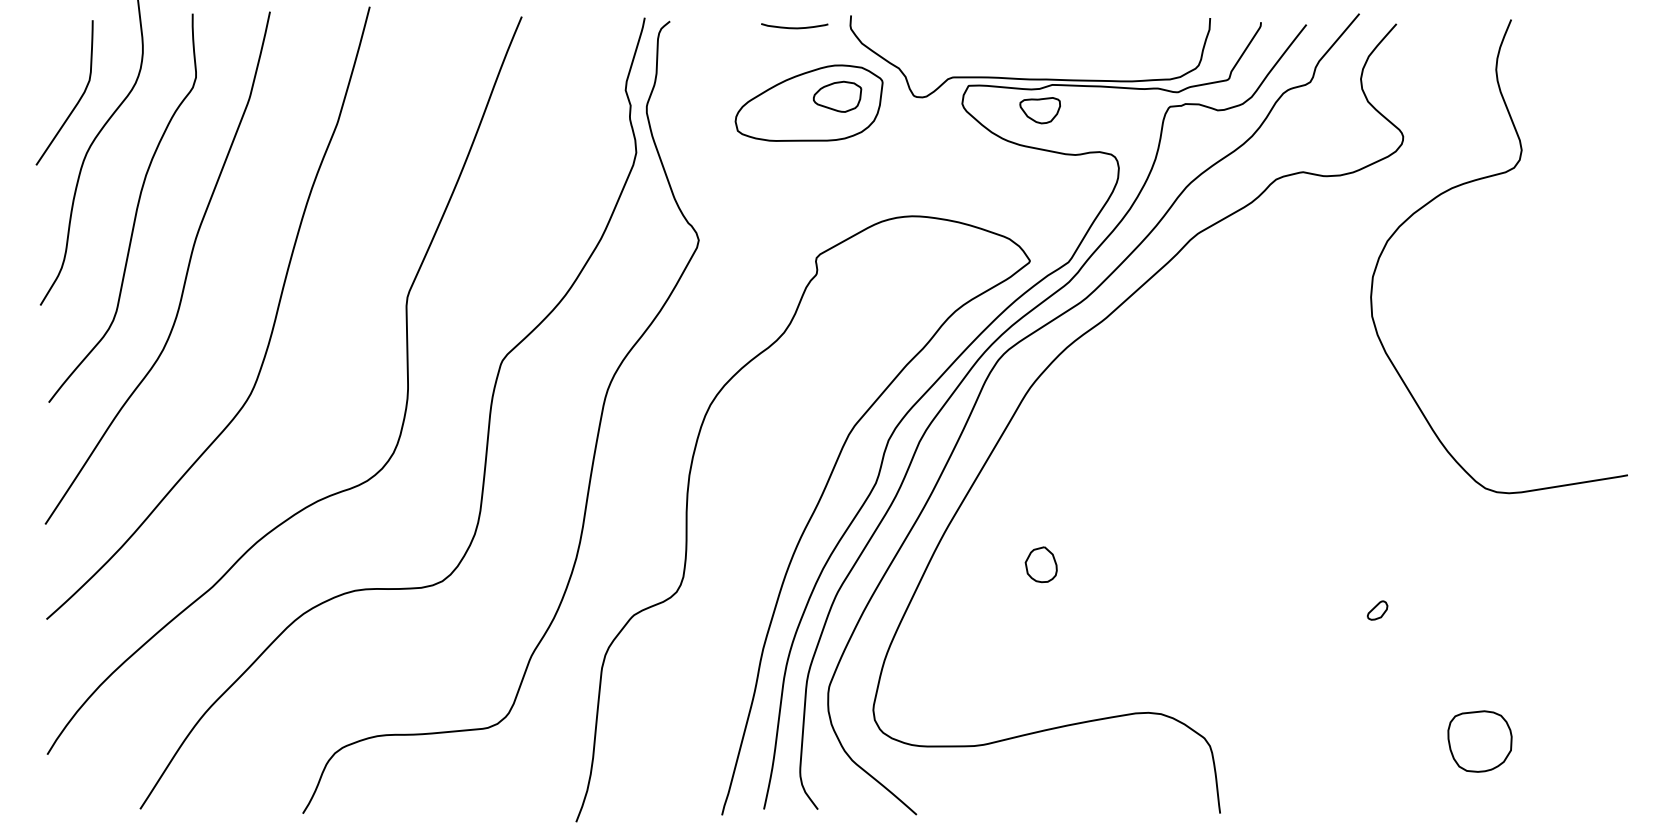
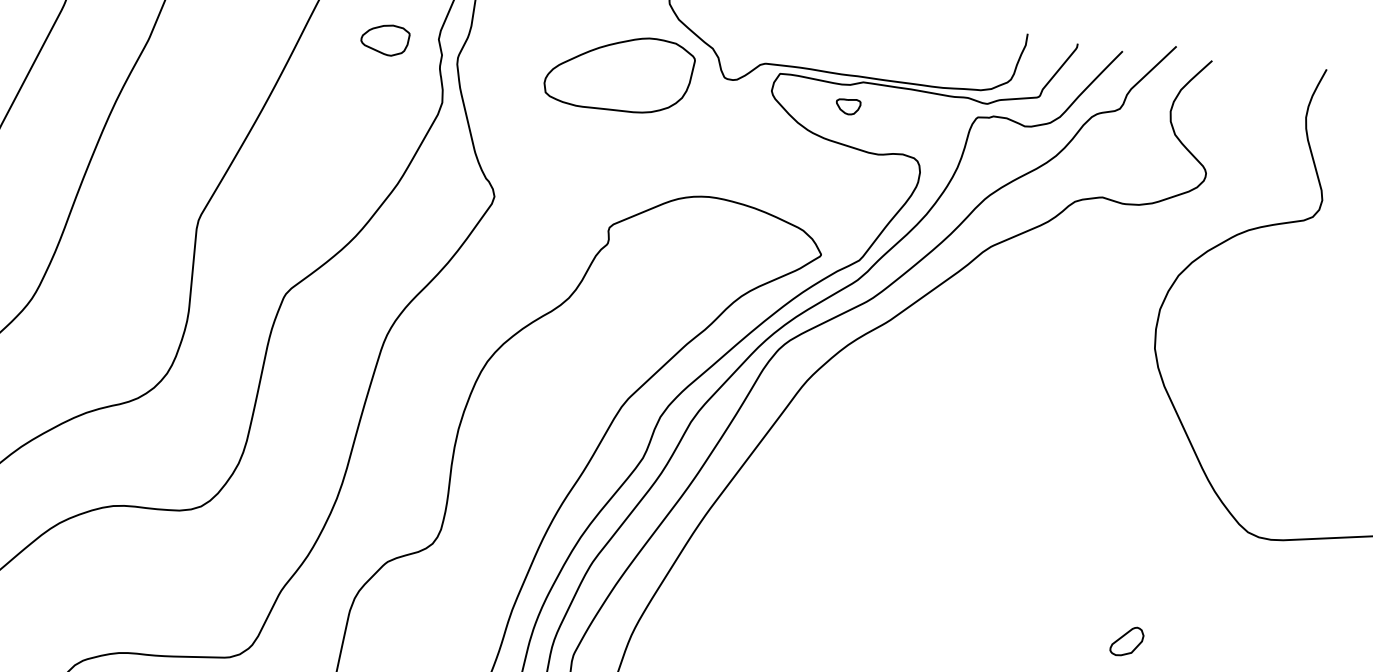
part: (837, 96) -> (385, 39), moved
part: (1039, 110) -> (847, 106), size x0.6
part: (1040, 564) -> (797, 557), removed
part: (1377, 610) -> (1126, 641), size x1.6

